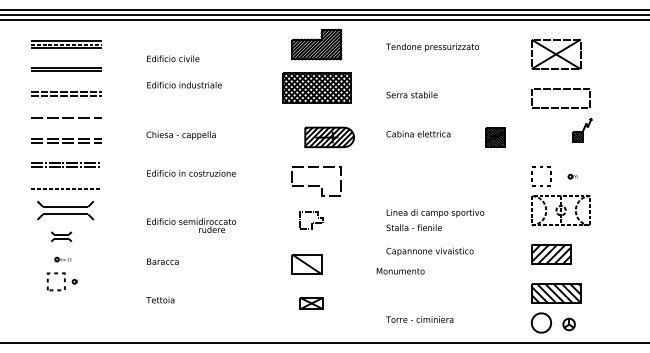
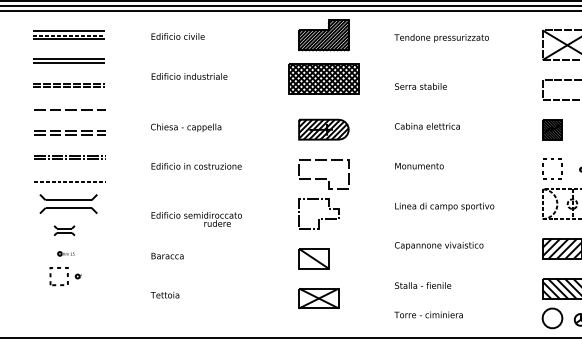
text: (173, 58) -> (178, 36), moved
part: (329, 137) -> (323, 129), moved
part: (495, 137) -> (552, 129), moved
part: (311, 220) -> (318, 214), size x1.67
text: (413, 227) -> (422, 285), moved
text: (400, 271) -> (419, 166), moved
part: (311, 303) -> (318, 298), size x1.67

